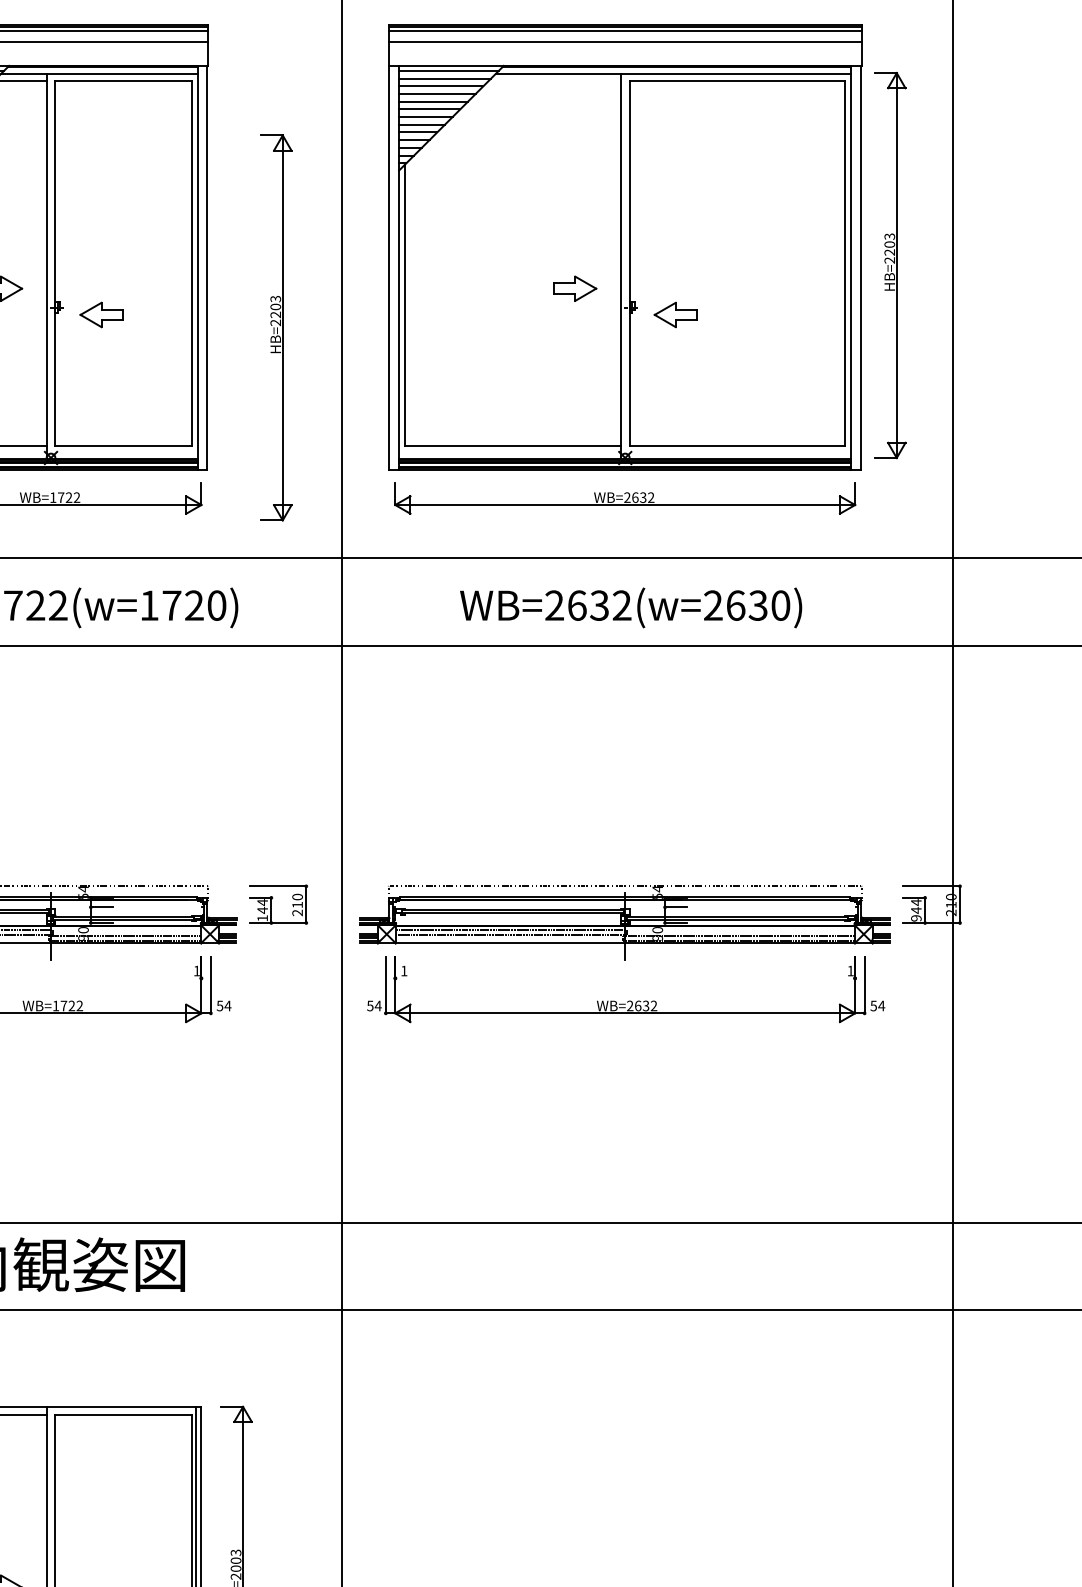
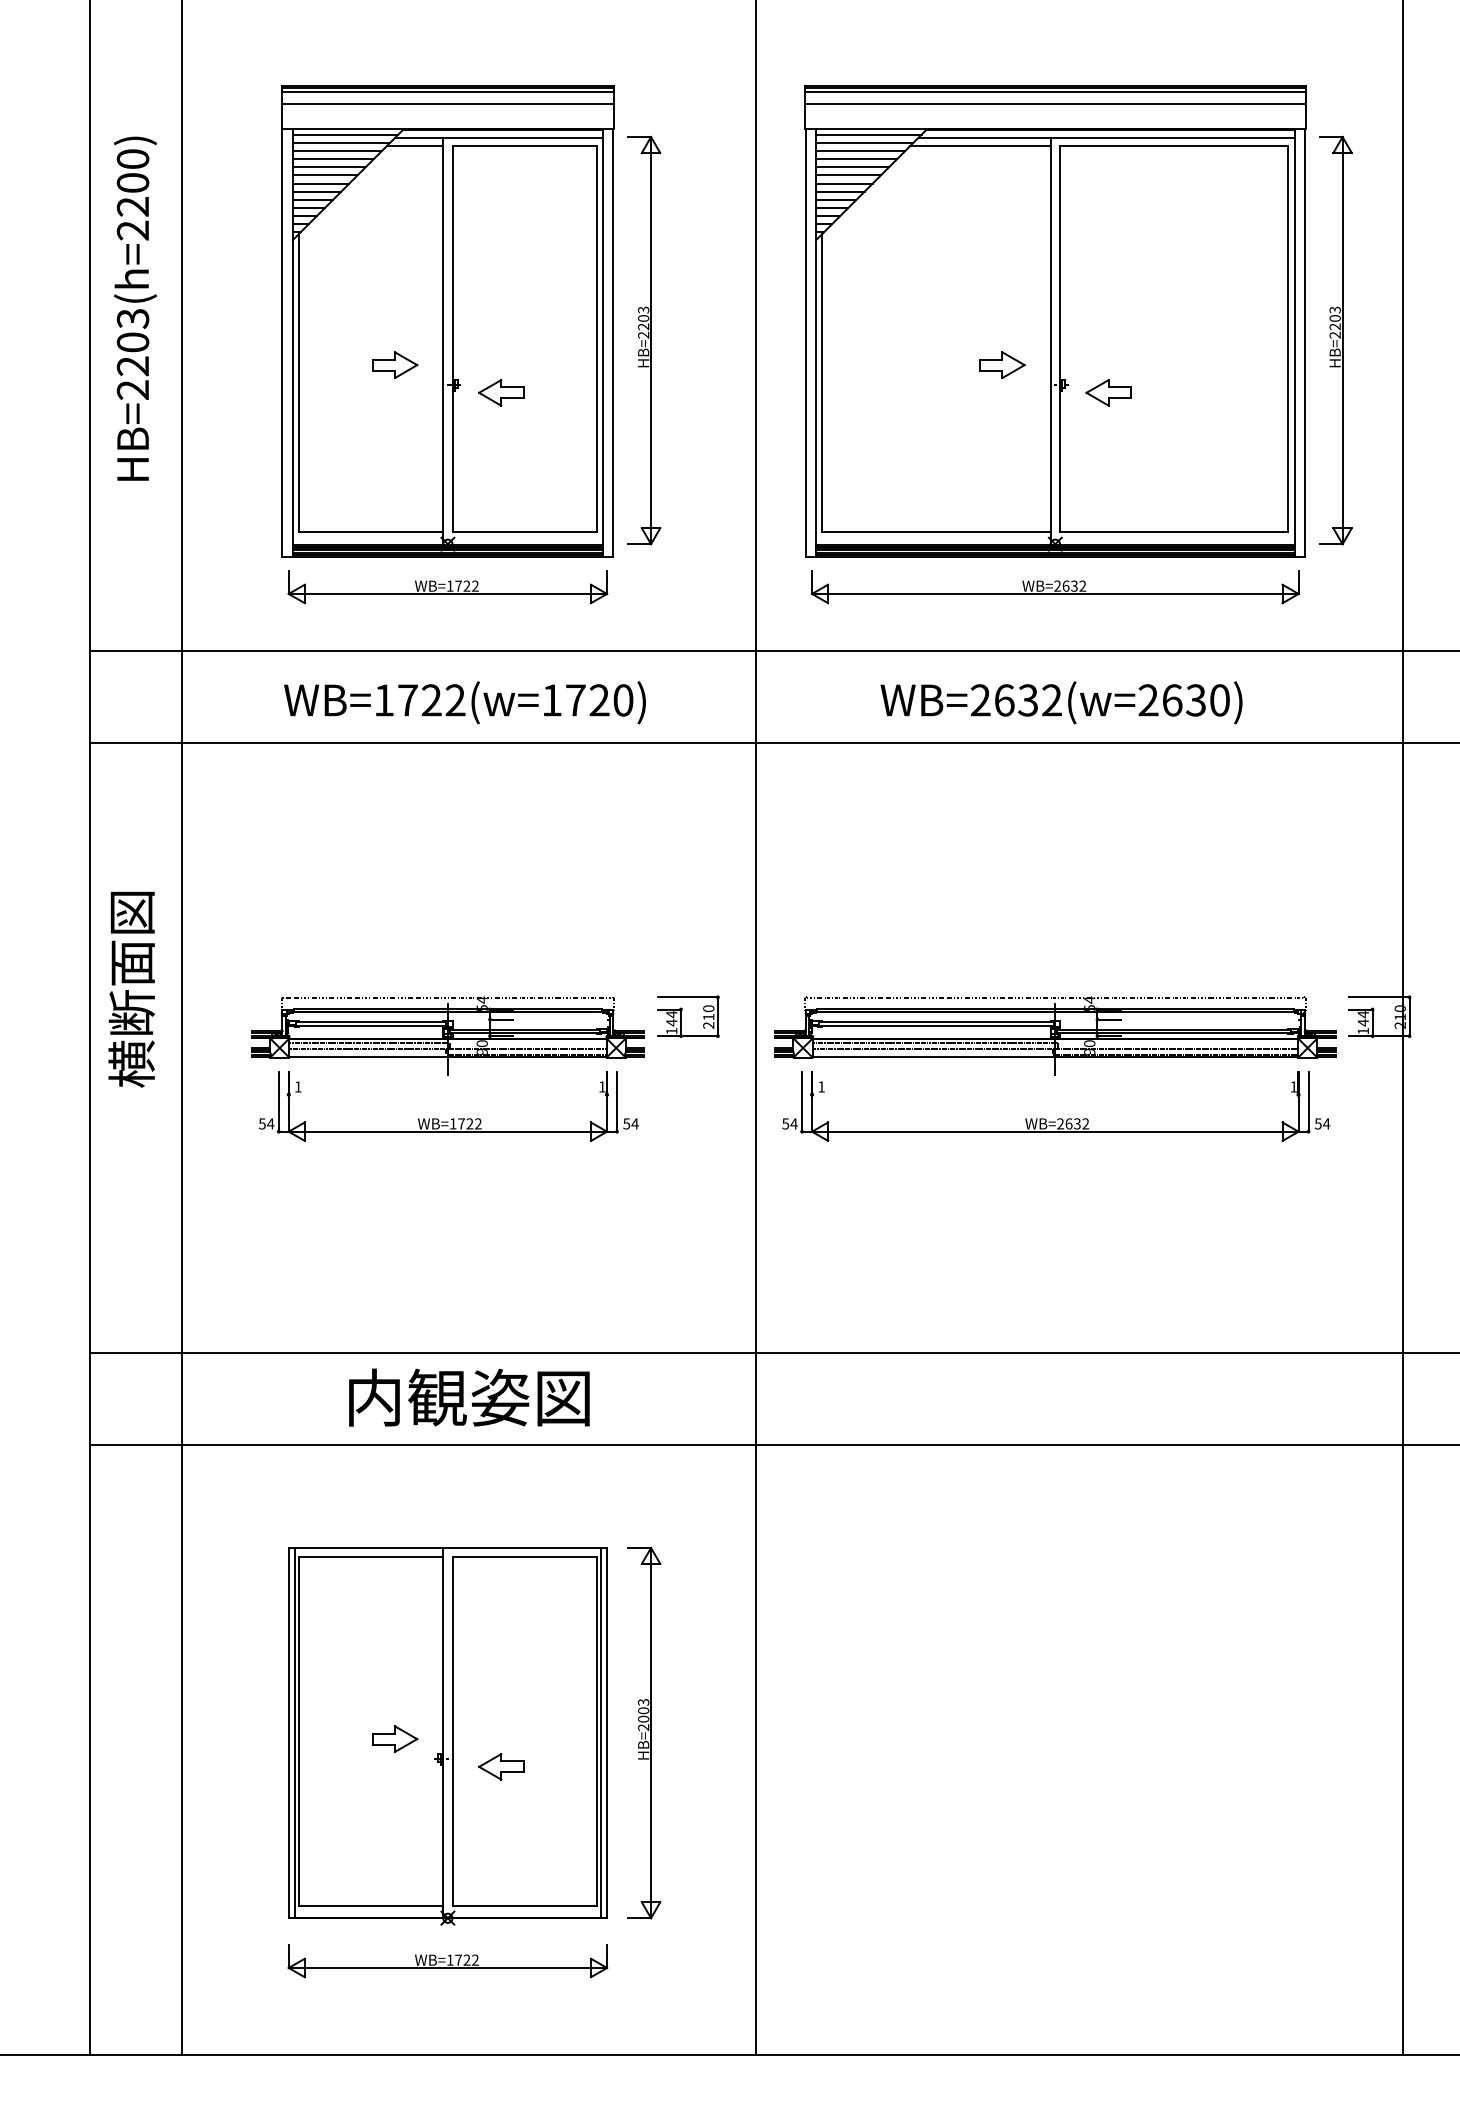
line: (554, 81) -> (980, 145), added
part: (276, 327) -> (644, 340), moved
text: (915, 917) -> (1362, 1030), 944 -> 144

